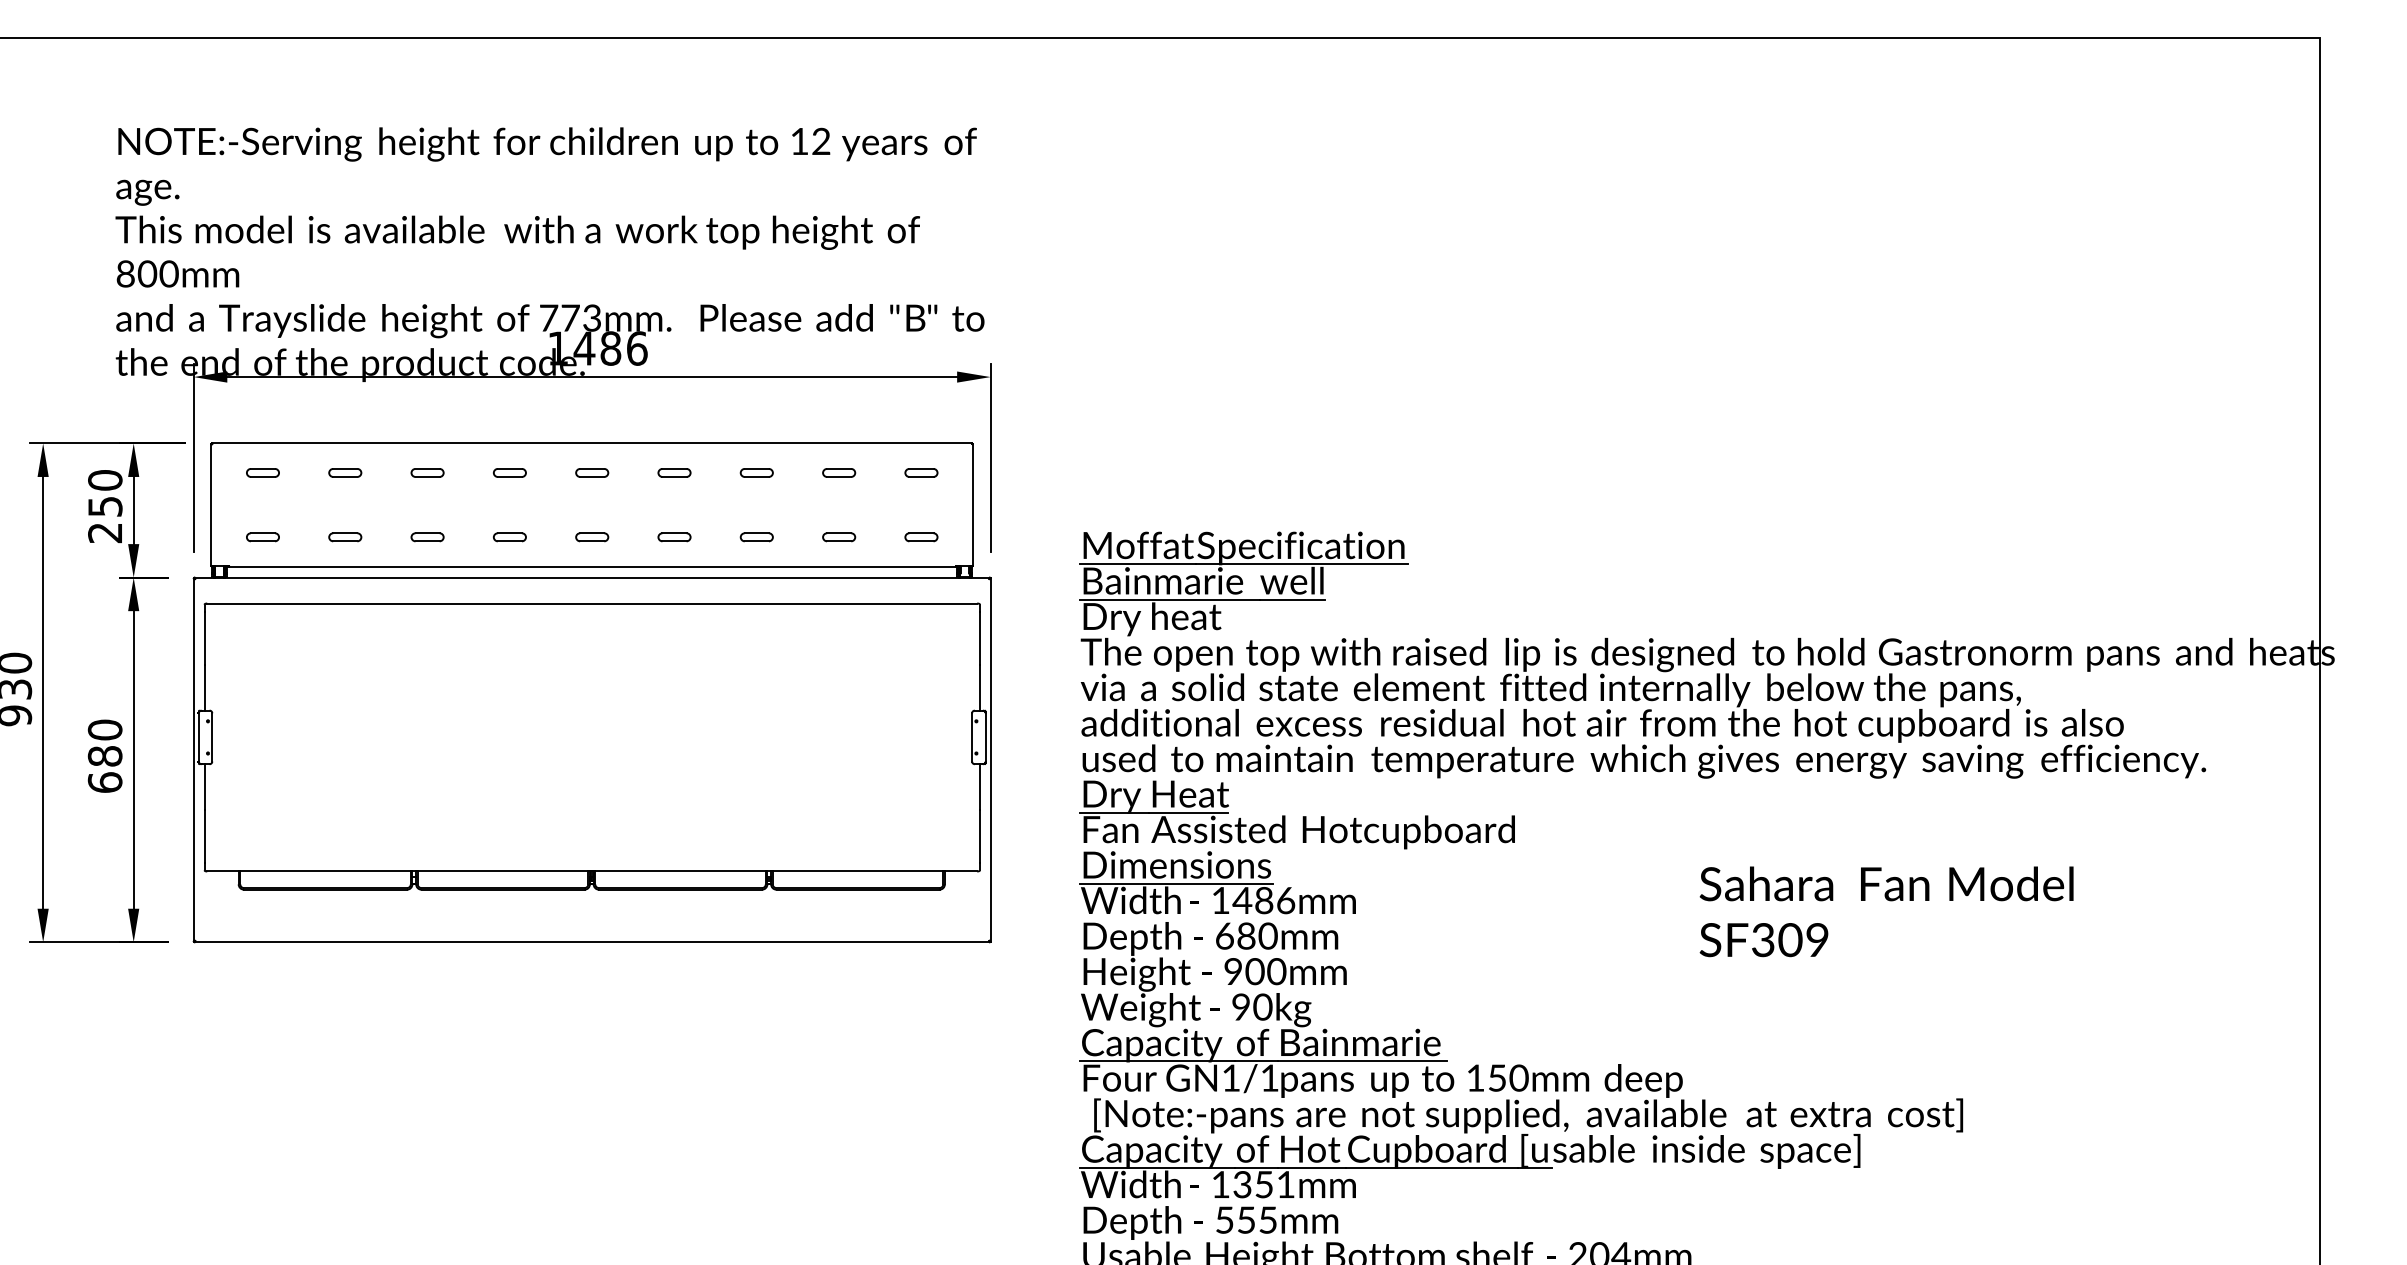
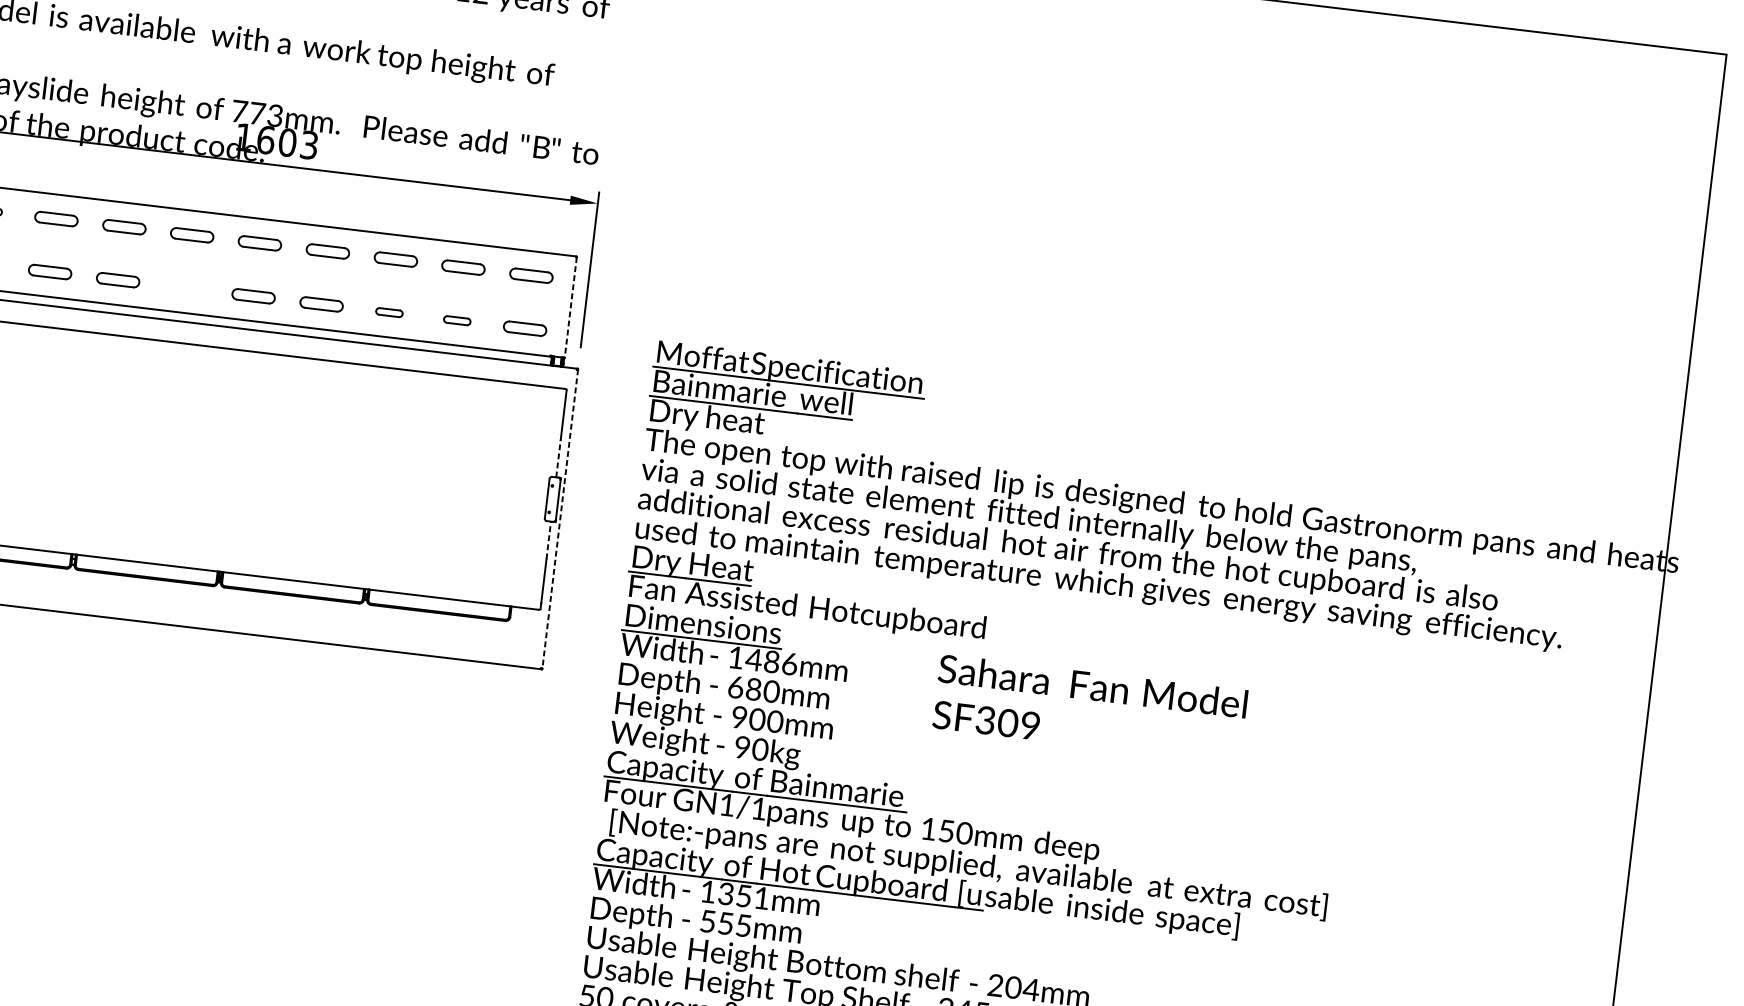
text: (610, 348) -> (287, 142), 1486 -> 1603
part: (345, 472) -> (56, 218), size x1.6
part: (427, 472) -> (124, 226), size x1.6
part: (509, 472) -> (191, 234), size x1.6
part: (592, 472) -> (260, 243), size x1.6
part: (674, 472) -> (327, 251), size x1.6
part: (756, 472) -> (395, 259), size x1.6
part: (839, 472) -> (463, 267), size x1.6
part: (921, 472) -> (531, 275), size x1.6
line: (973, 505) -> (571, 307), solid -> dashed
part: (345, 537) -> (50, 272), size x1.6
part: (427, 537) -> (117, 280), size x1.6
part: (509, 537) -> (185, 288), removed
part: (592, 537) -> (253, 296), size x1.6
part: (674, 537) -> (321, 304), size x1.6
part: (921, 537) -> (525, 328), size x1.6
line: (979, 687) -> (558, 458), solid -> dashed
line: (990, 759) -> (560, 518), solid -> dashed
line: (979, 787) -> (548, 540), solid -> dashed
text: (1886, 911) -> (1090, 708), moved

